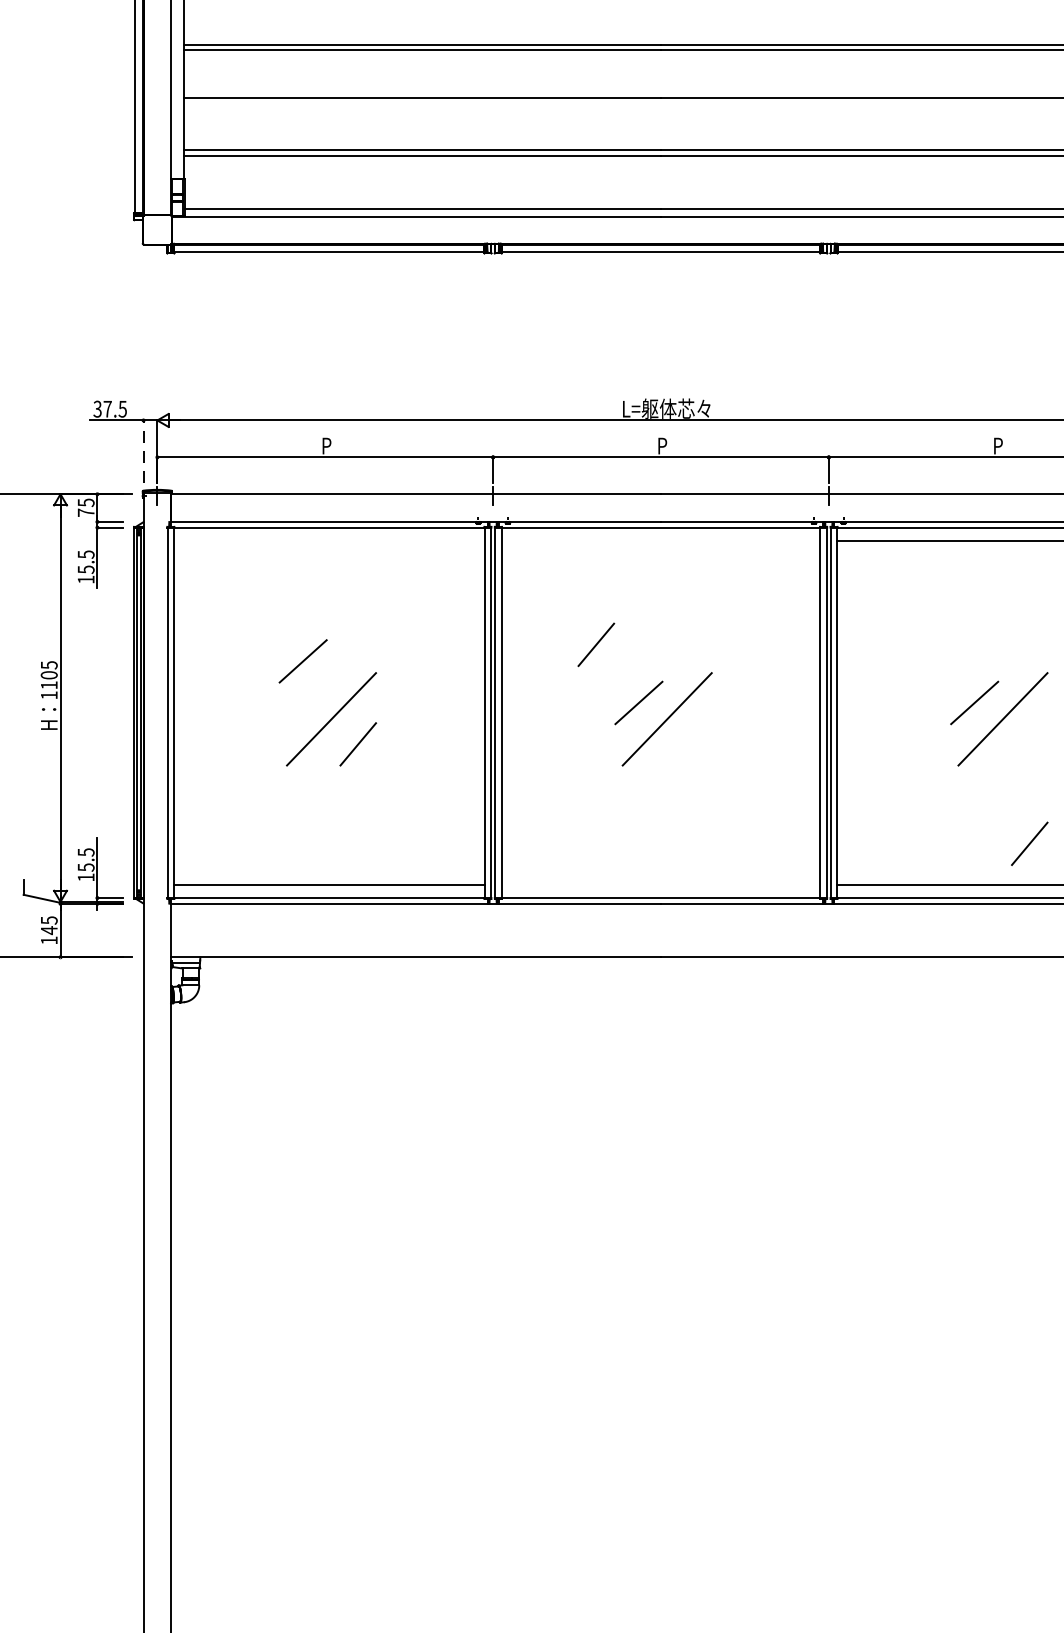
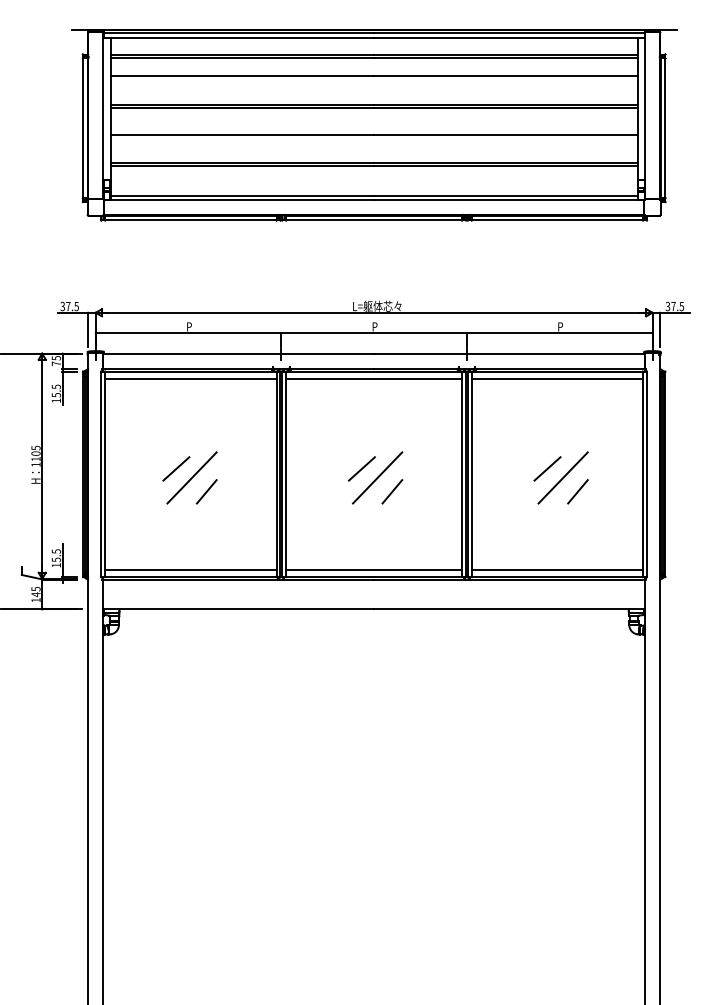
line: (144, 450) -> (88, 329), dashed -> solid
line: (328, 541) -> (190, 379), added
line: (661, 541) -> (374, 379), added
line: (596, 644) -> (392, 491), moved
line: (303, 660) -> (176, 468), moved
line: (1028, 843) -> (577, 491), moved
line: (661, 884) -> (374, 569), added

